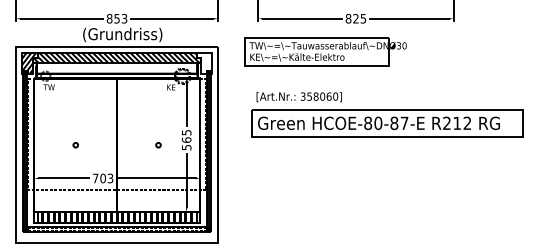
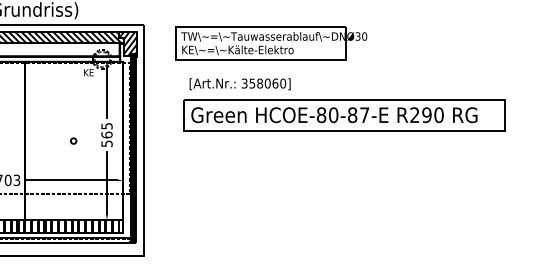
part: (325, 51) -> (271, 43), moved
hatch: (204, 62) -> (128, 43), added
text: (462, 123) -> (433, 115), R212 -> R290

